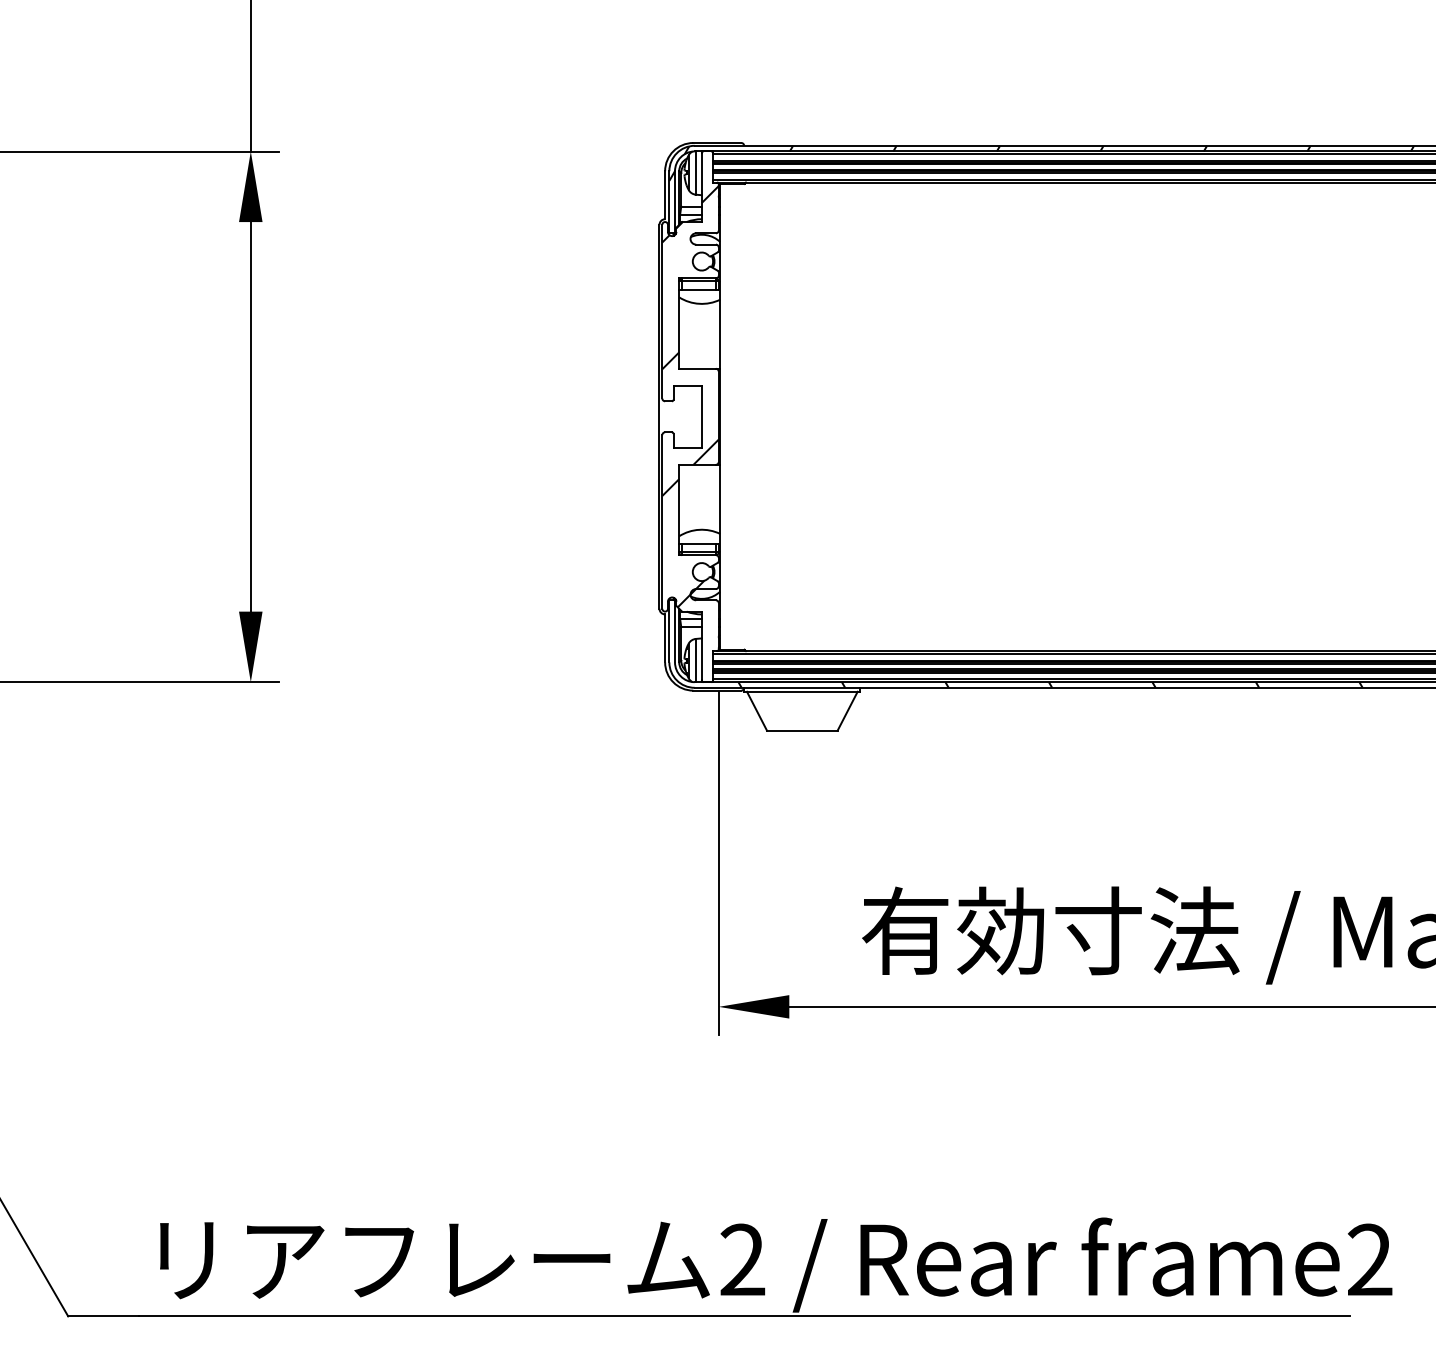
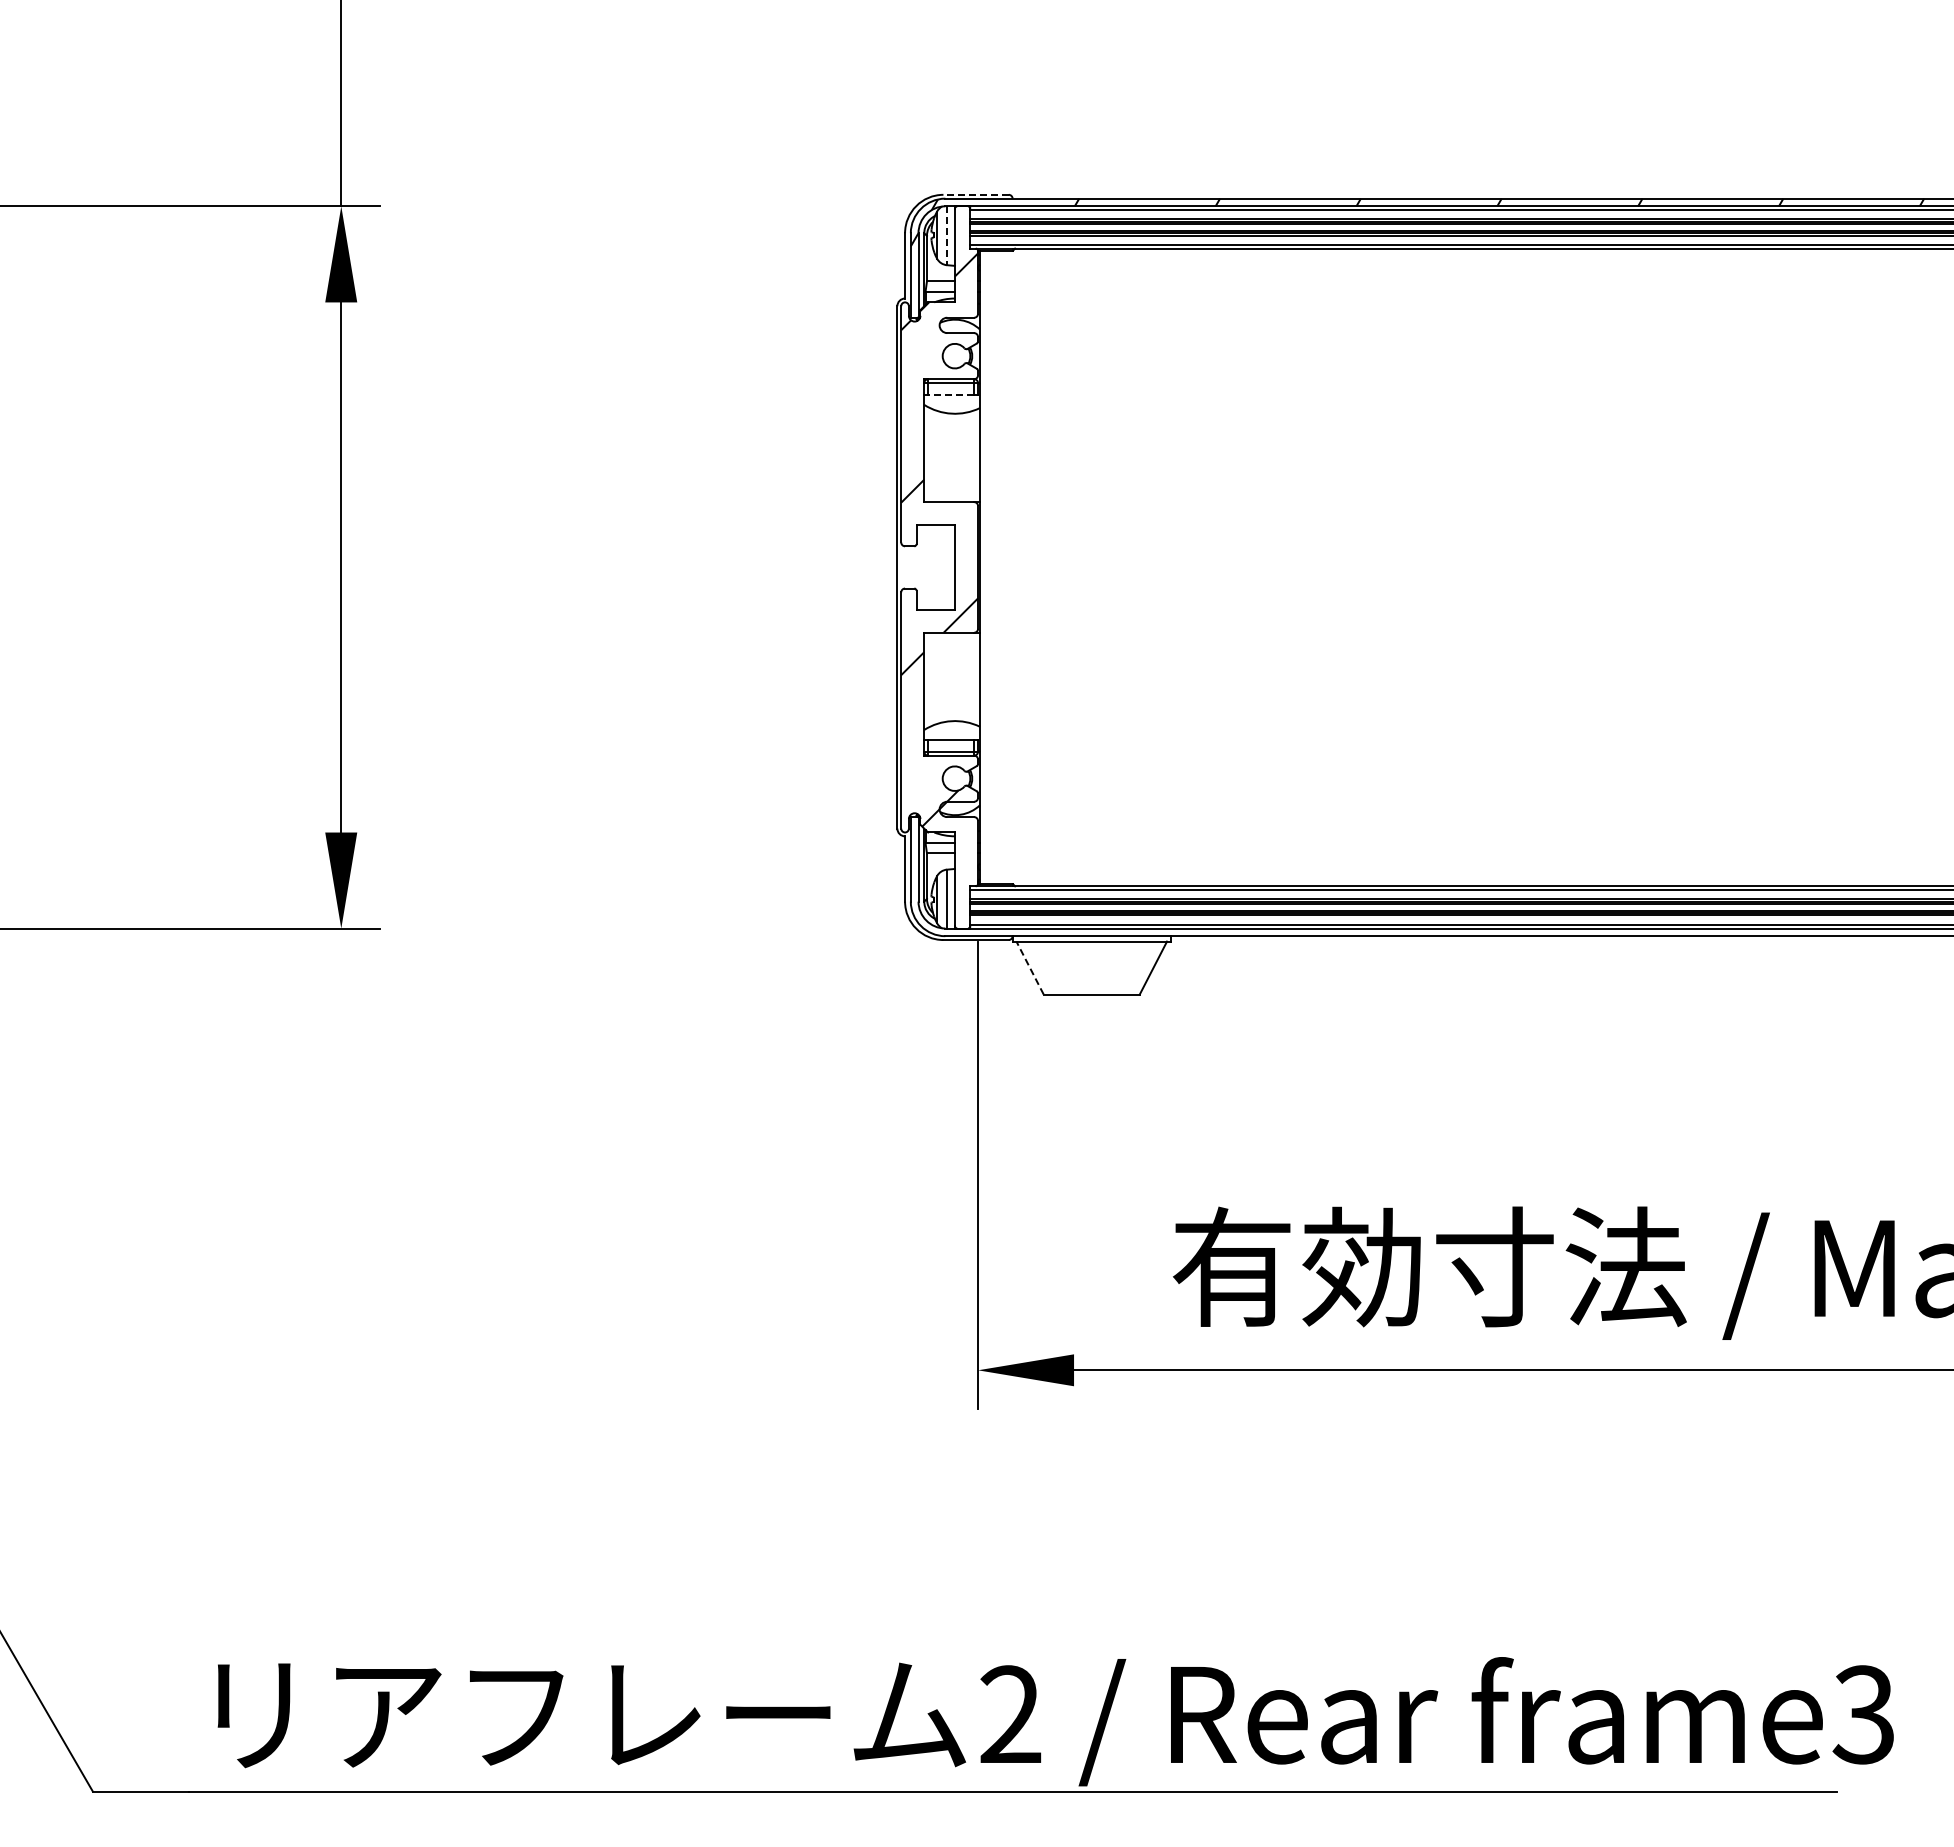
line: (717, 142) -> (976, 194), solid -> dashed
line: (695, 173) -> (946, 236), solid -> dashed
line: (698, 289) -> (950, 394), solid -> dashed
hatch: (1050, 685) -> (1429, 932), removed
line: (757, 711) -> (1030, 968), solid -> dashed
text: (1369, 1259) -> (1863, 1714), frame2 -> frame3

